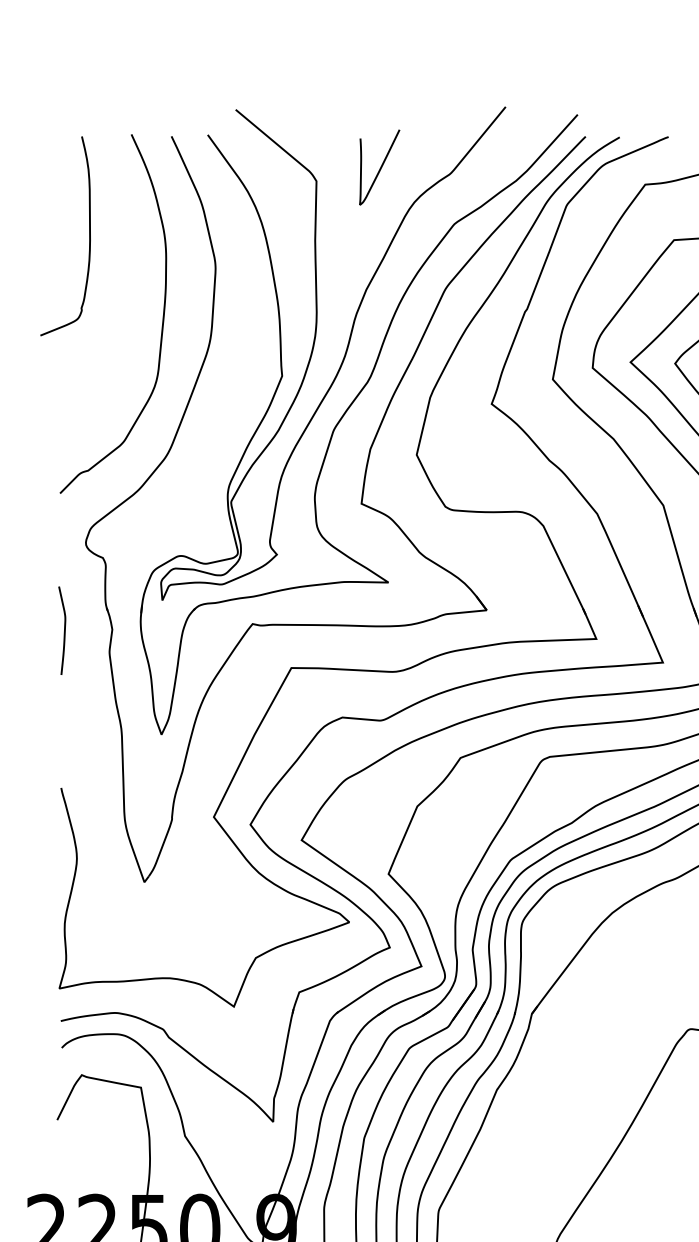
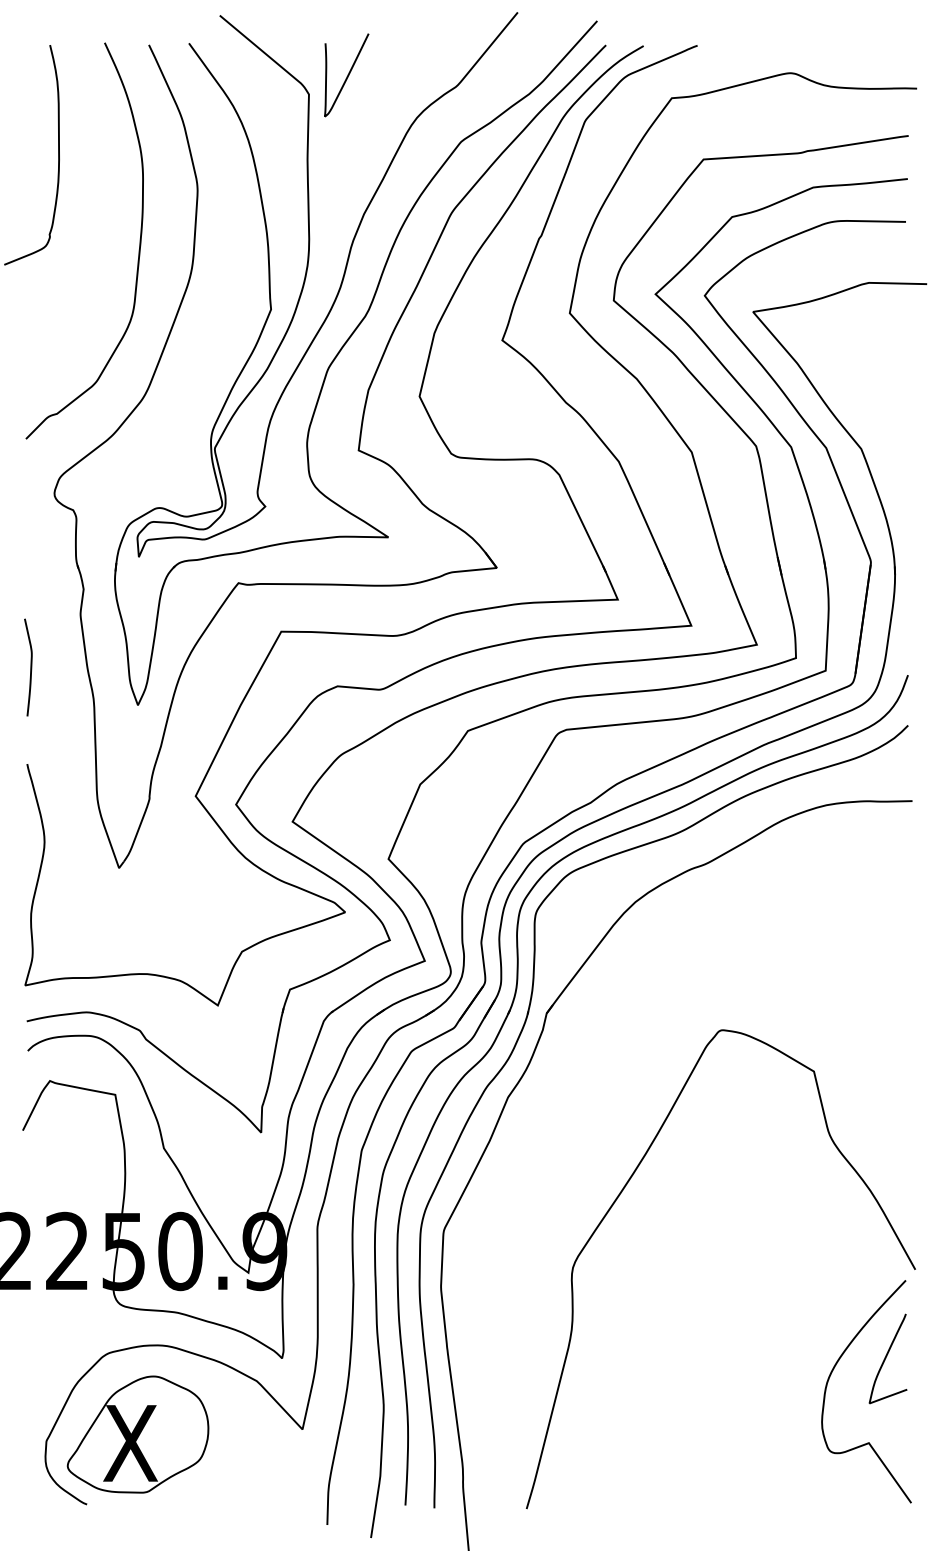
curve: (380, 167) -> (347, 75), moved
curve: (64, 630) -> (30, 667), moved

